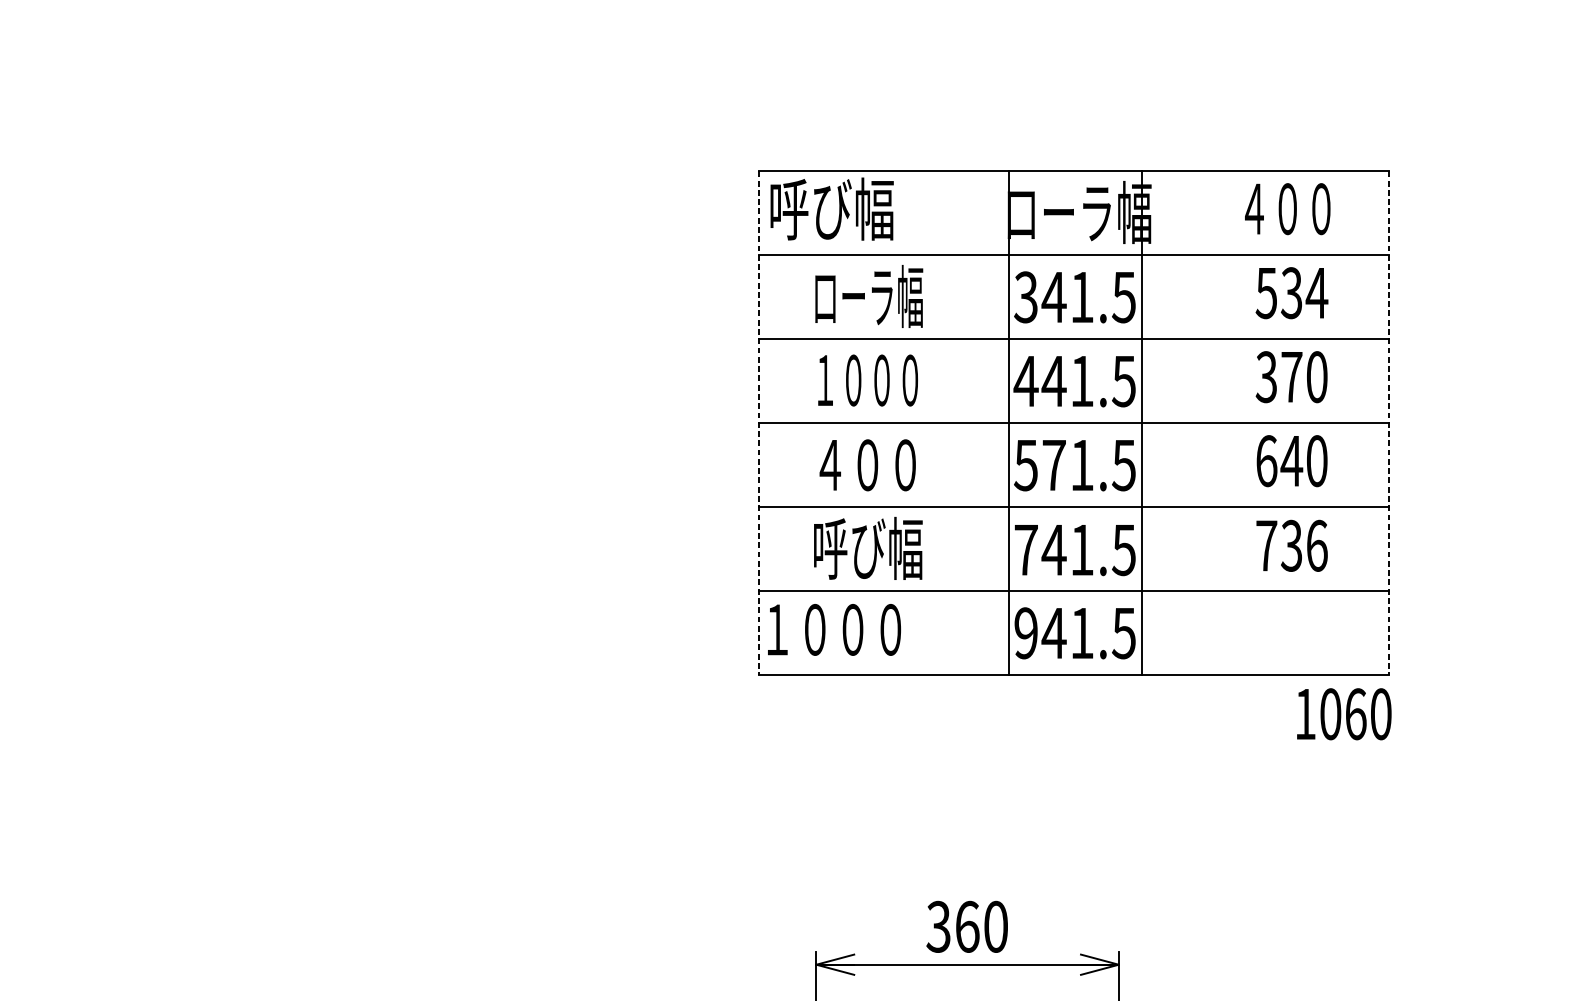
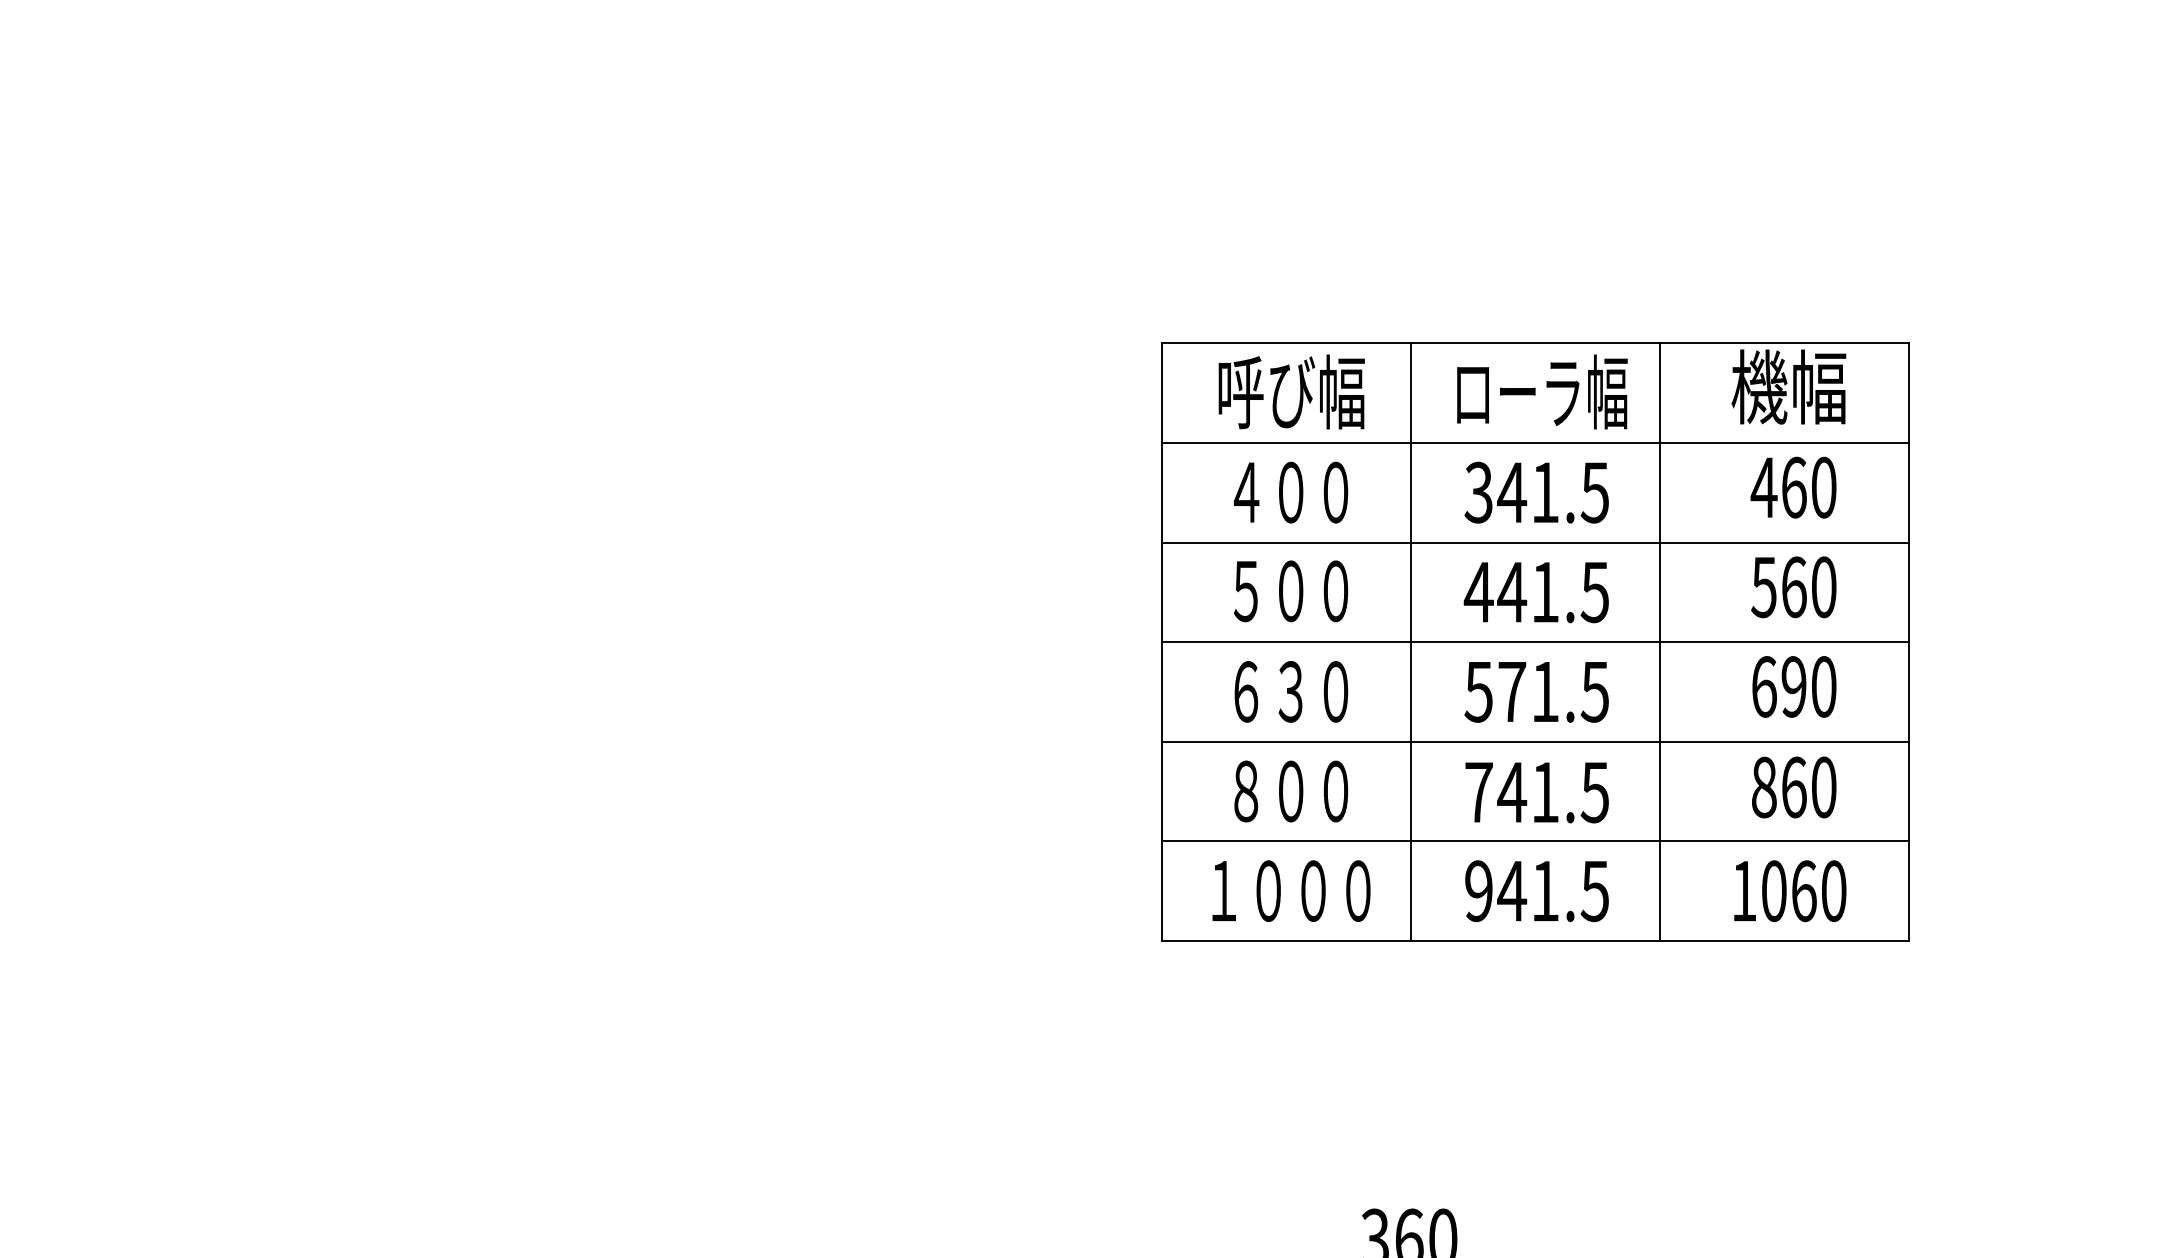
text: (1287, 207) -> (1788, 386), ４００ -> 機幅
text: (831, 208) -> (1291, 391), moved
text: (1291, 293) -> (1793, 487), 534 -> 460
text: (869, 296) -> (1292, 491), ローラ幅 -> ４００
text: (1278, 377) -> (1778, 587), 370 -> 560
text: (868, 380) -> (1291, 591), １０００ -> ５００
line: (758, 423) -> (1161, 642), dashed -> solid
line: (1008, 423) -> (1410, 642), moved
line: (1142, 423) -> (1659, 642), moved
line: (1388, 423) -> (1908, 642), dashed -> solid
text: (1291, 460) -> (1793, 686), 640 -> 690
text: (848, 464) -> (1268, 691), ４００ -> ６３０
text: (1292, 545) -> (1794, 787), 736 -> 860
text: (868, 548) -> (1291, 790), 呼び幅 -> ８００
text: (834, 629) -> (1291, 890), moved
text: (1344, 714) -> (1790, 891), moved

